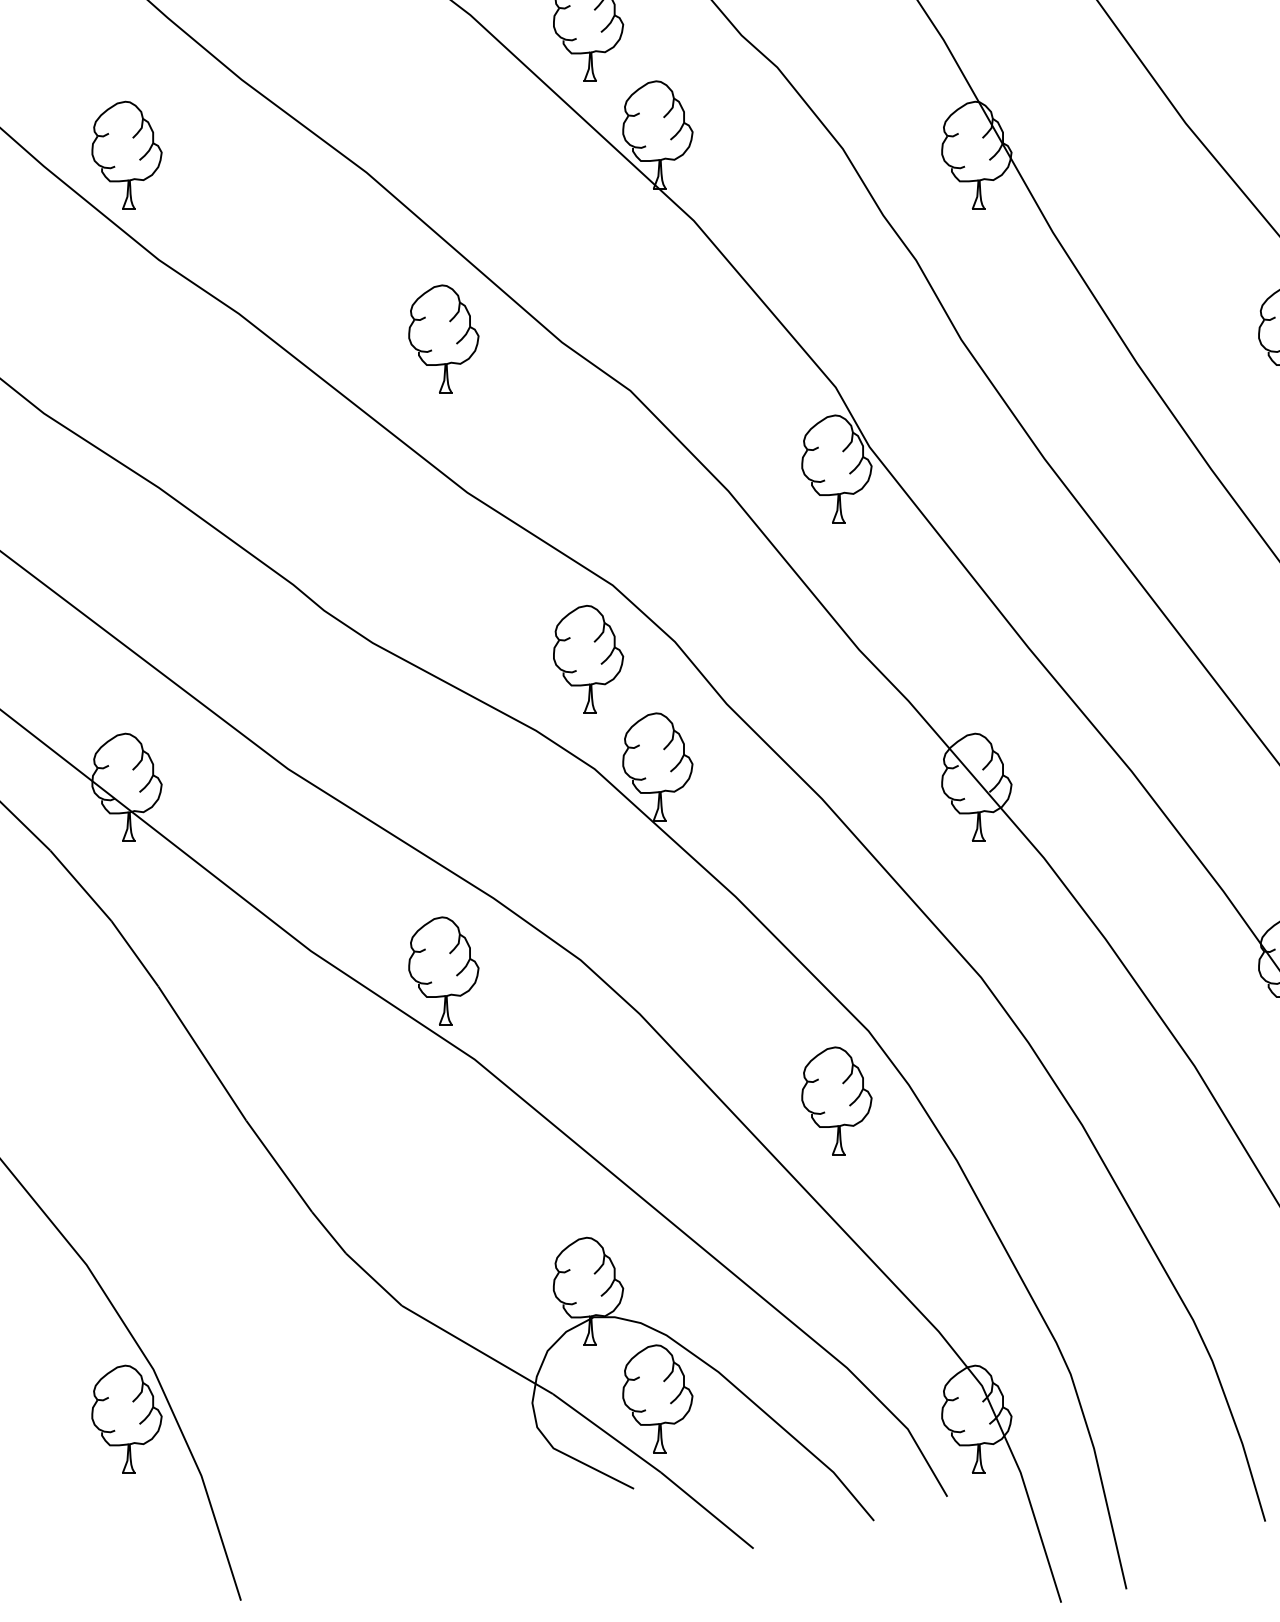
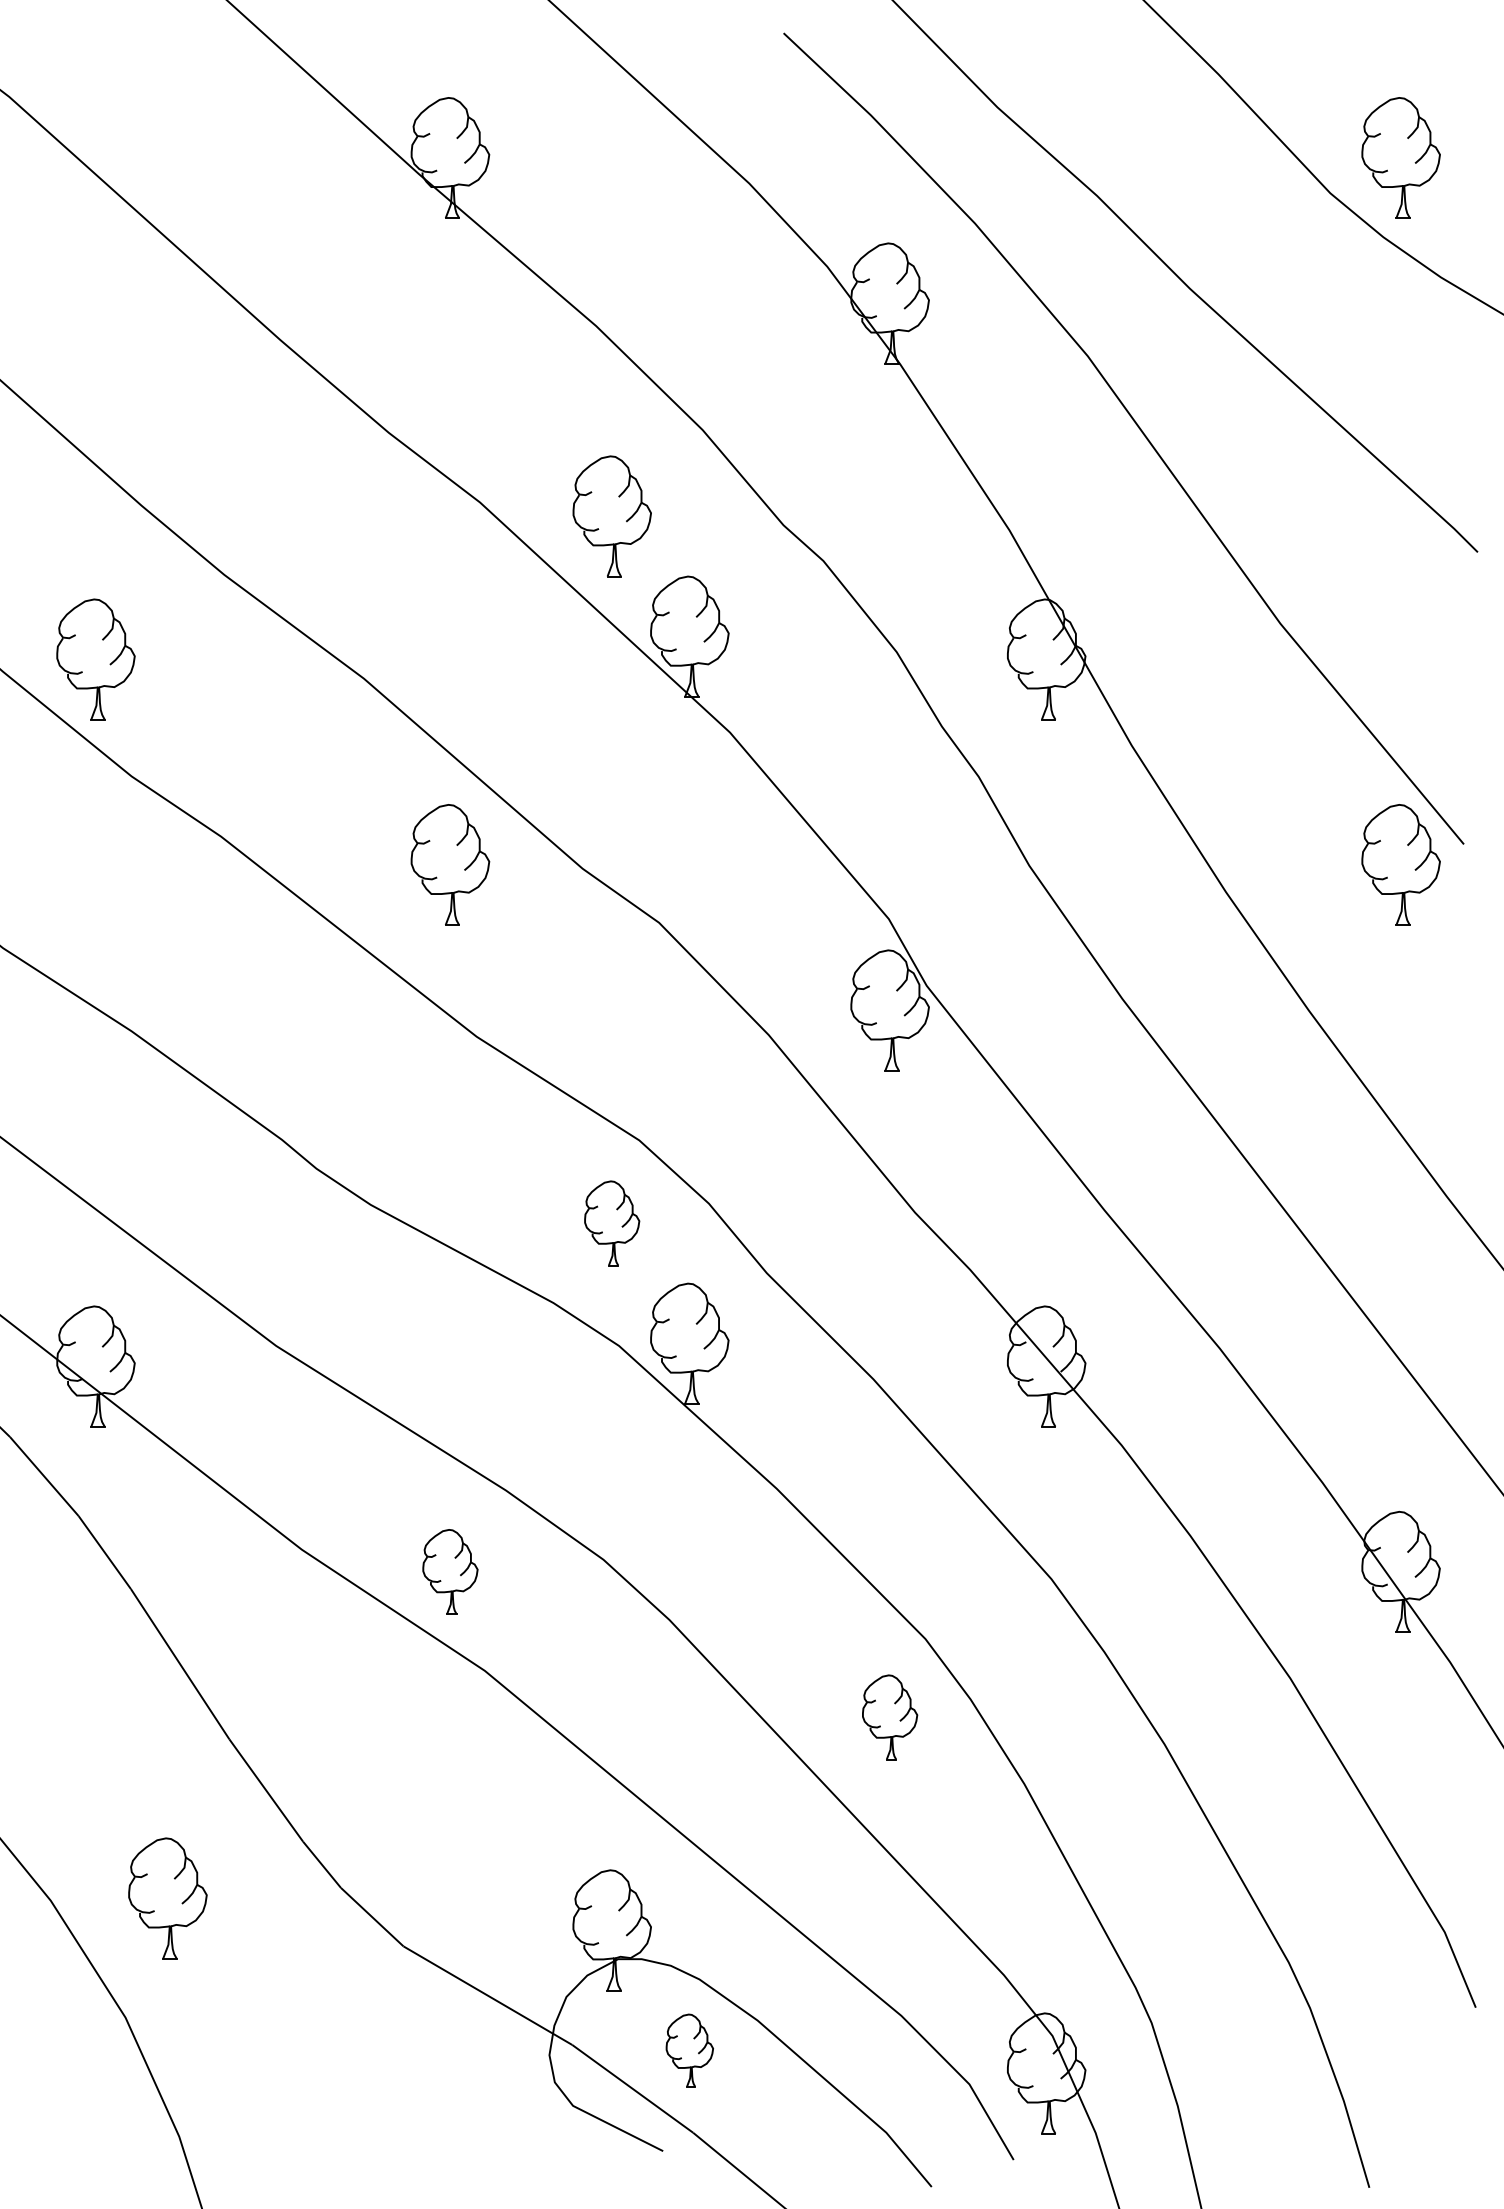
part: (587, 659) -> (611, 1223), size x0.7
part: (443, 970) -> (450, 1571), size x0.7
part: (836, 1101) -> (889, 1717), size x0.7
part: (657, 1398) -> (689, 2050), size x0.6
part: (126, 1419) -> (167, 1898), moved

